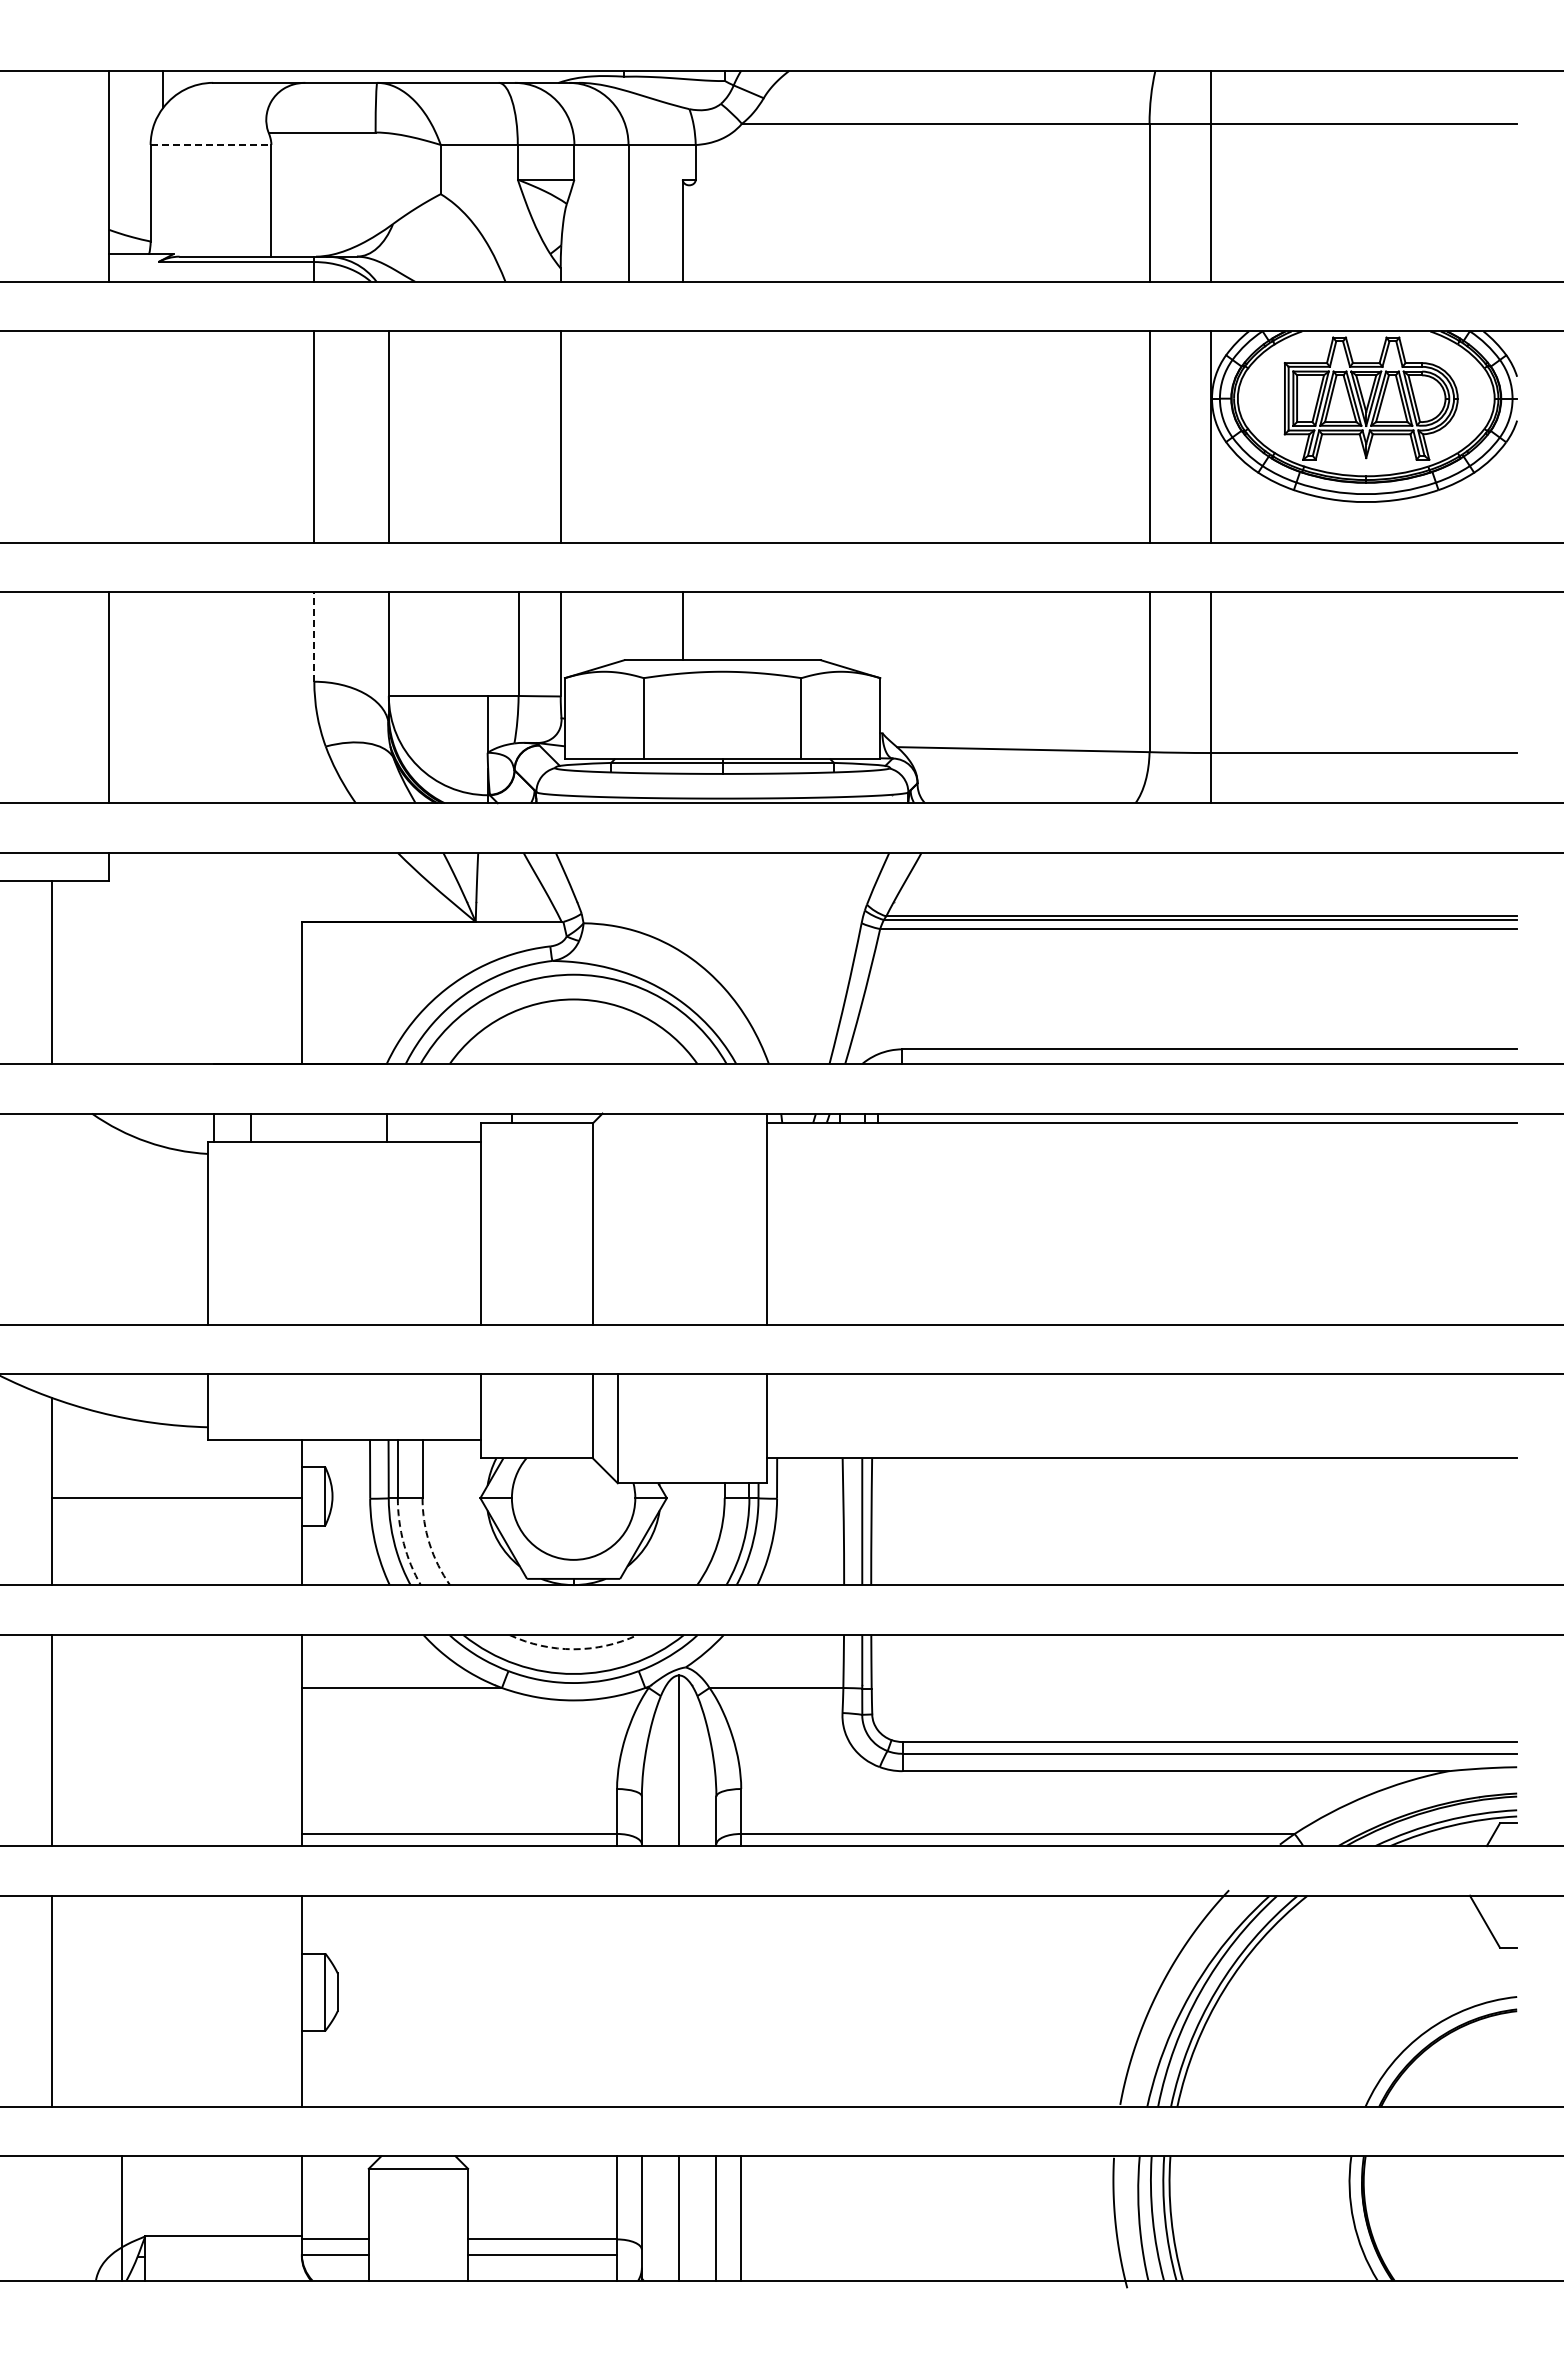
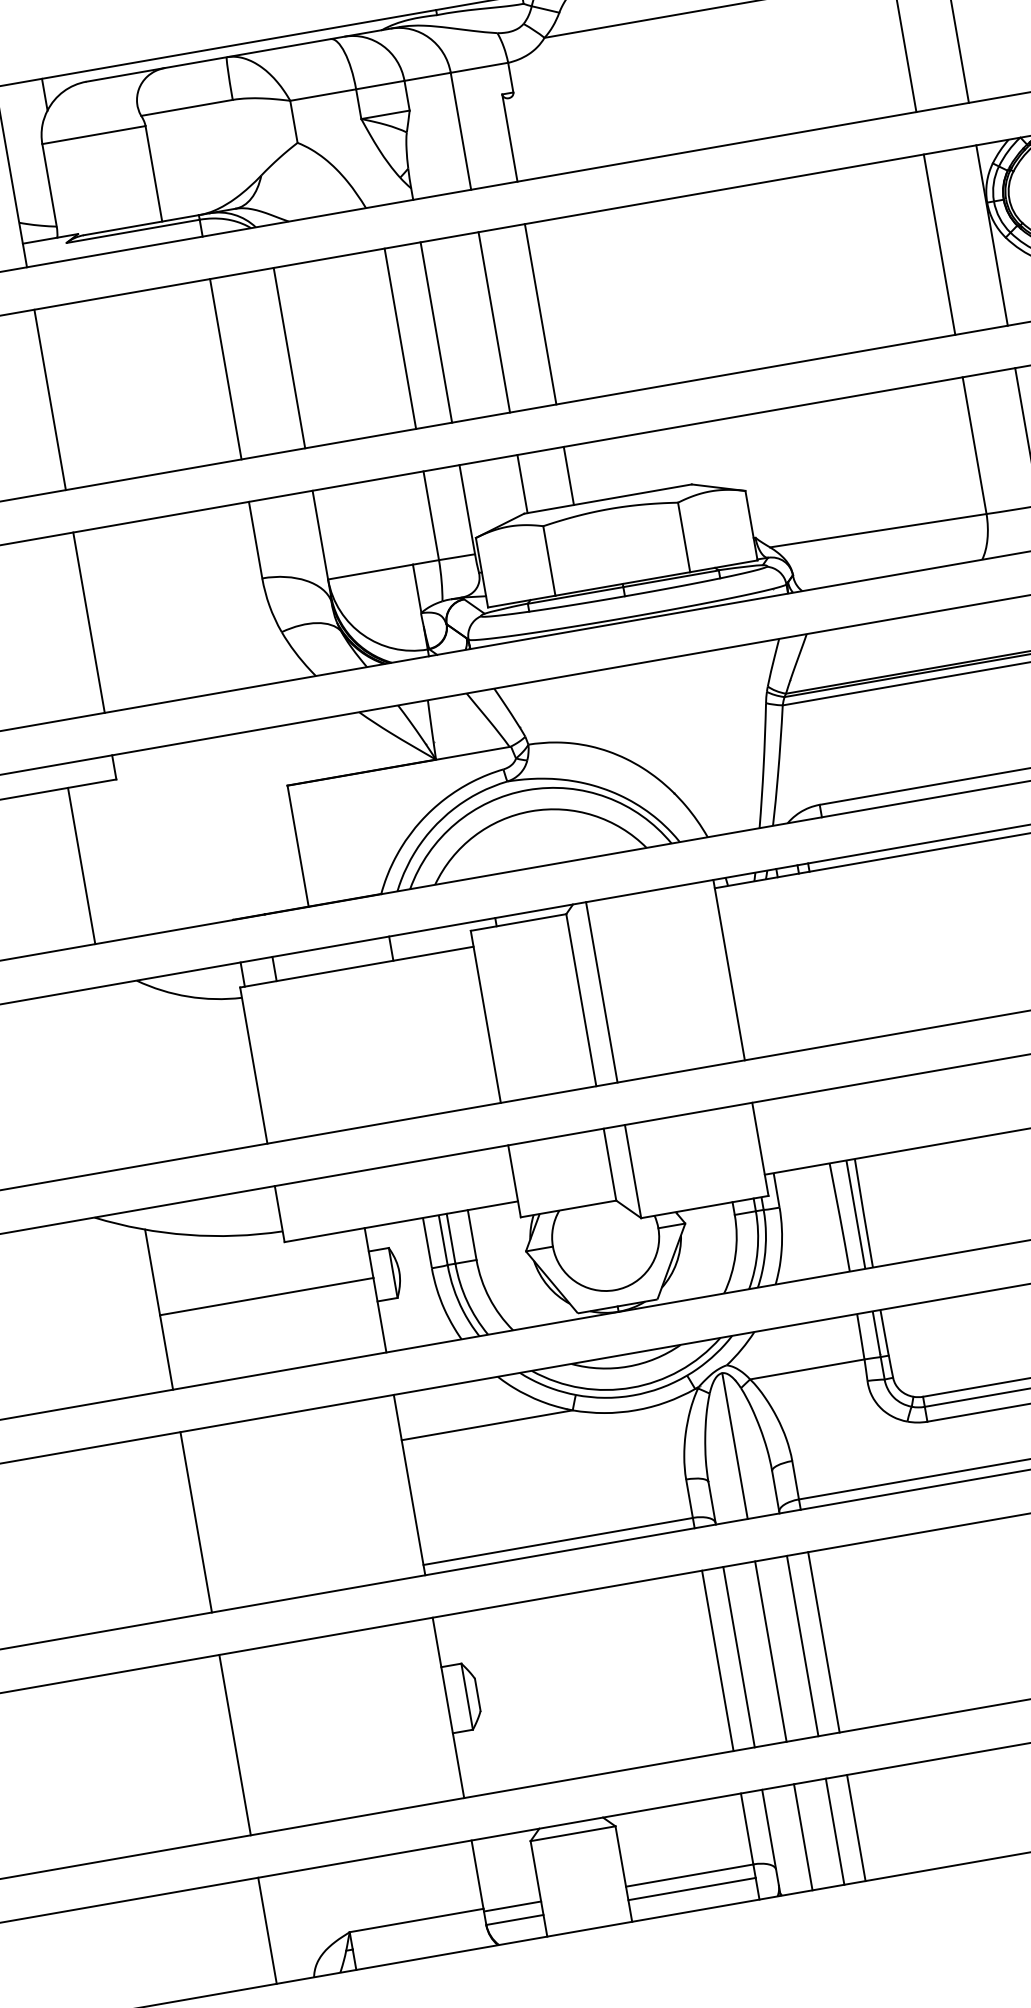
line: (211, 144) -> (94, 134), dashed -> solid
line: (108, 436) -> (49, 399), added
line: (518, 436) -> (400, 338), added
line: (628, 436) -> (494, 321), added
line: (682, 436) -> (540, 313), added
line: (628, 626) -> (522, 484), added
line: (314, 636) -> (255, 539), dashed -> solid
line: (617, 1218) -> (601, 991), added
arc: (403, 1543) -> (467, 1301), dashed -> solid
arc: (429, 1543) -> (489, 1297), dashed -> solid
arc: (573, 1649) -> (628, 1366), dashed -> solid
line: (617, 2000) -> (718, 1660), added
line: (641, 2000) -> (738, 1656), added
line: (679, 2000) -> (771, 1650), added
line: (716, 2000) -> (802, 1645), added
line: (741, 2000) -> (824, 1641), added
line: (122, 2218) -> (267, 1930), moved

